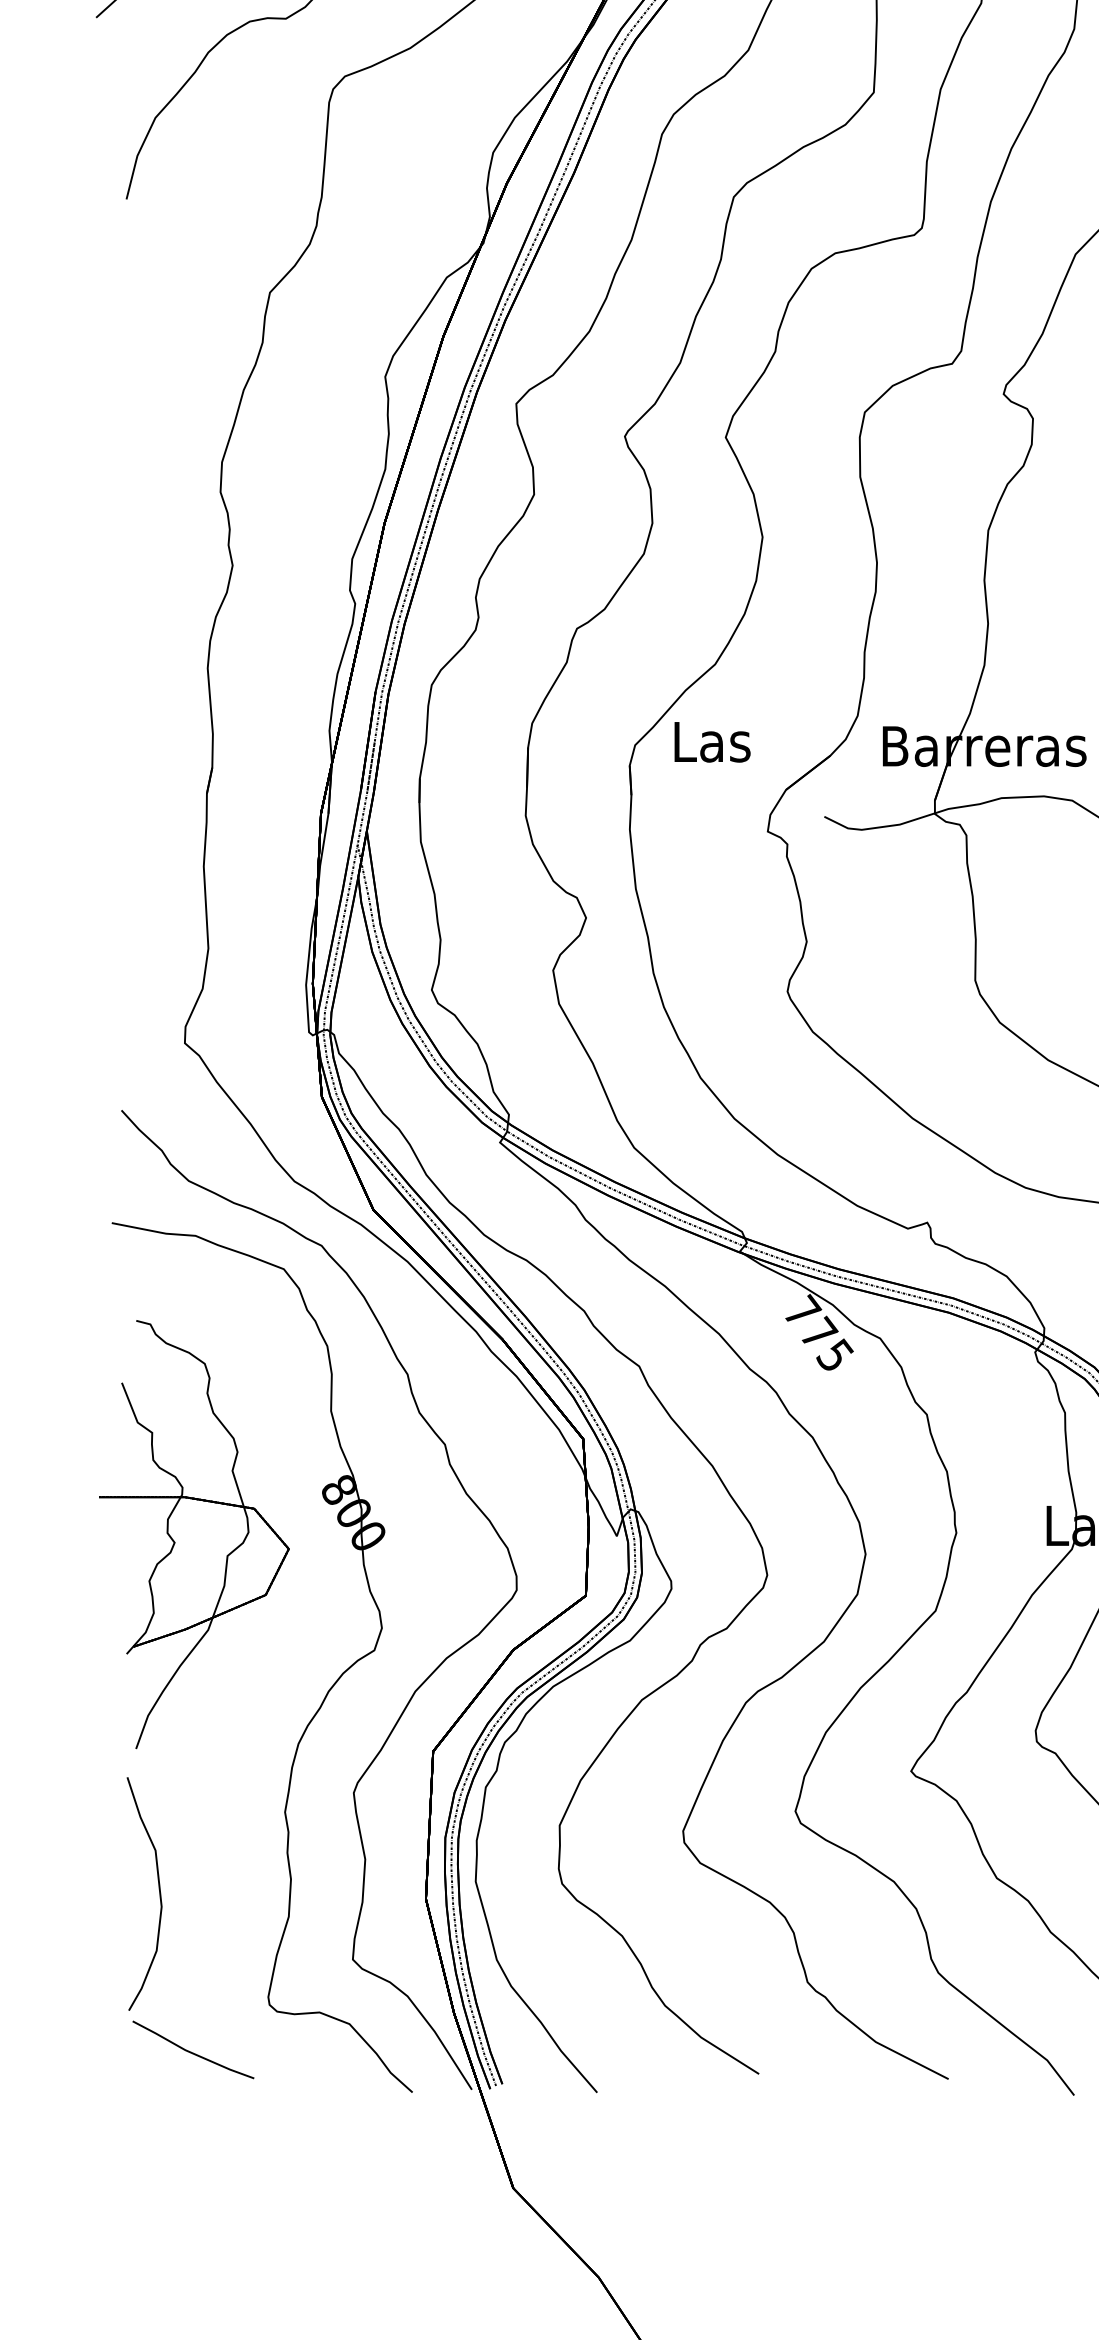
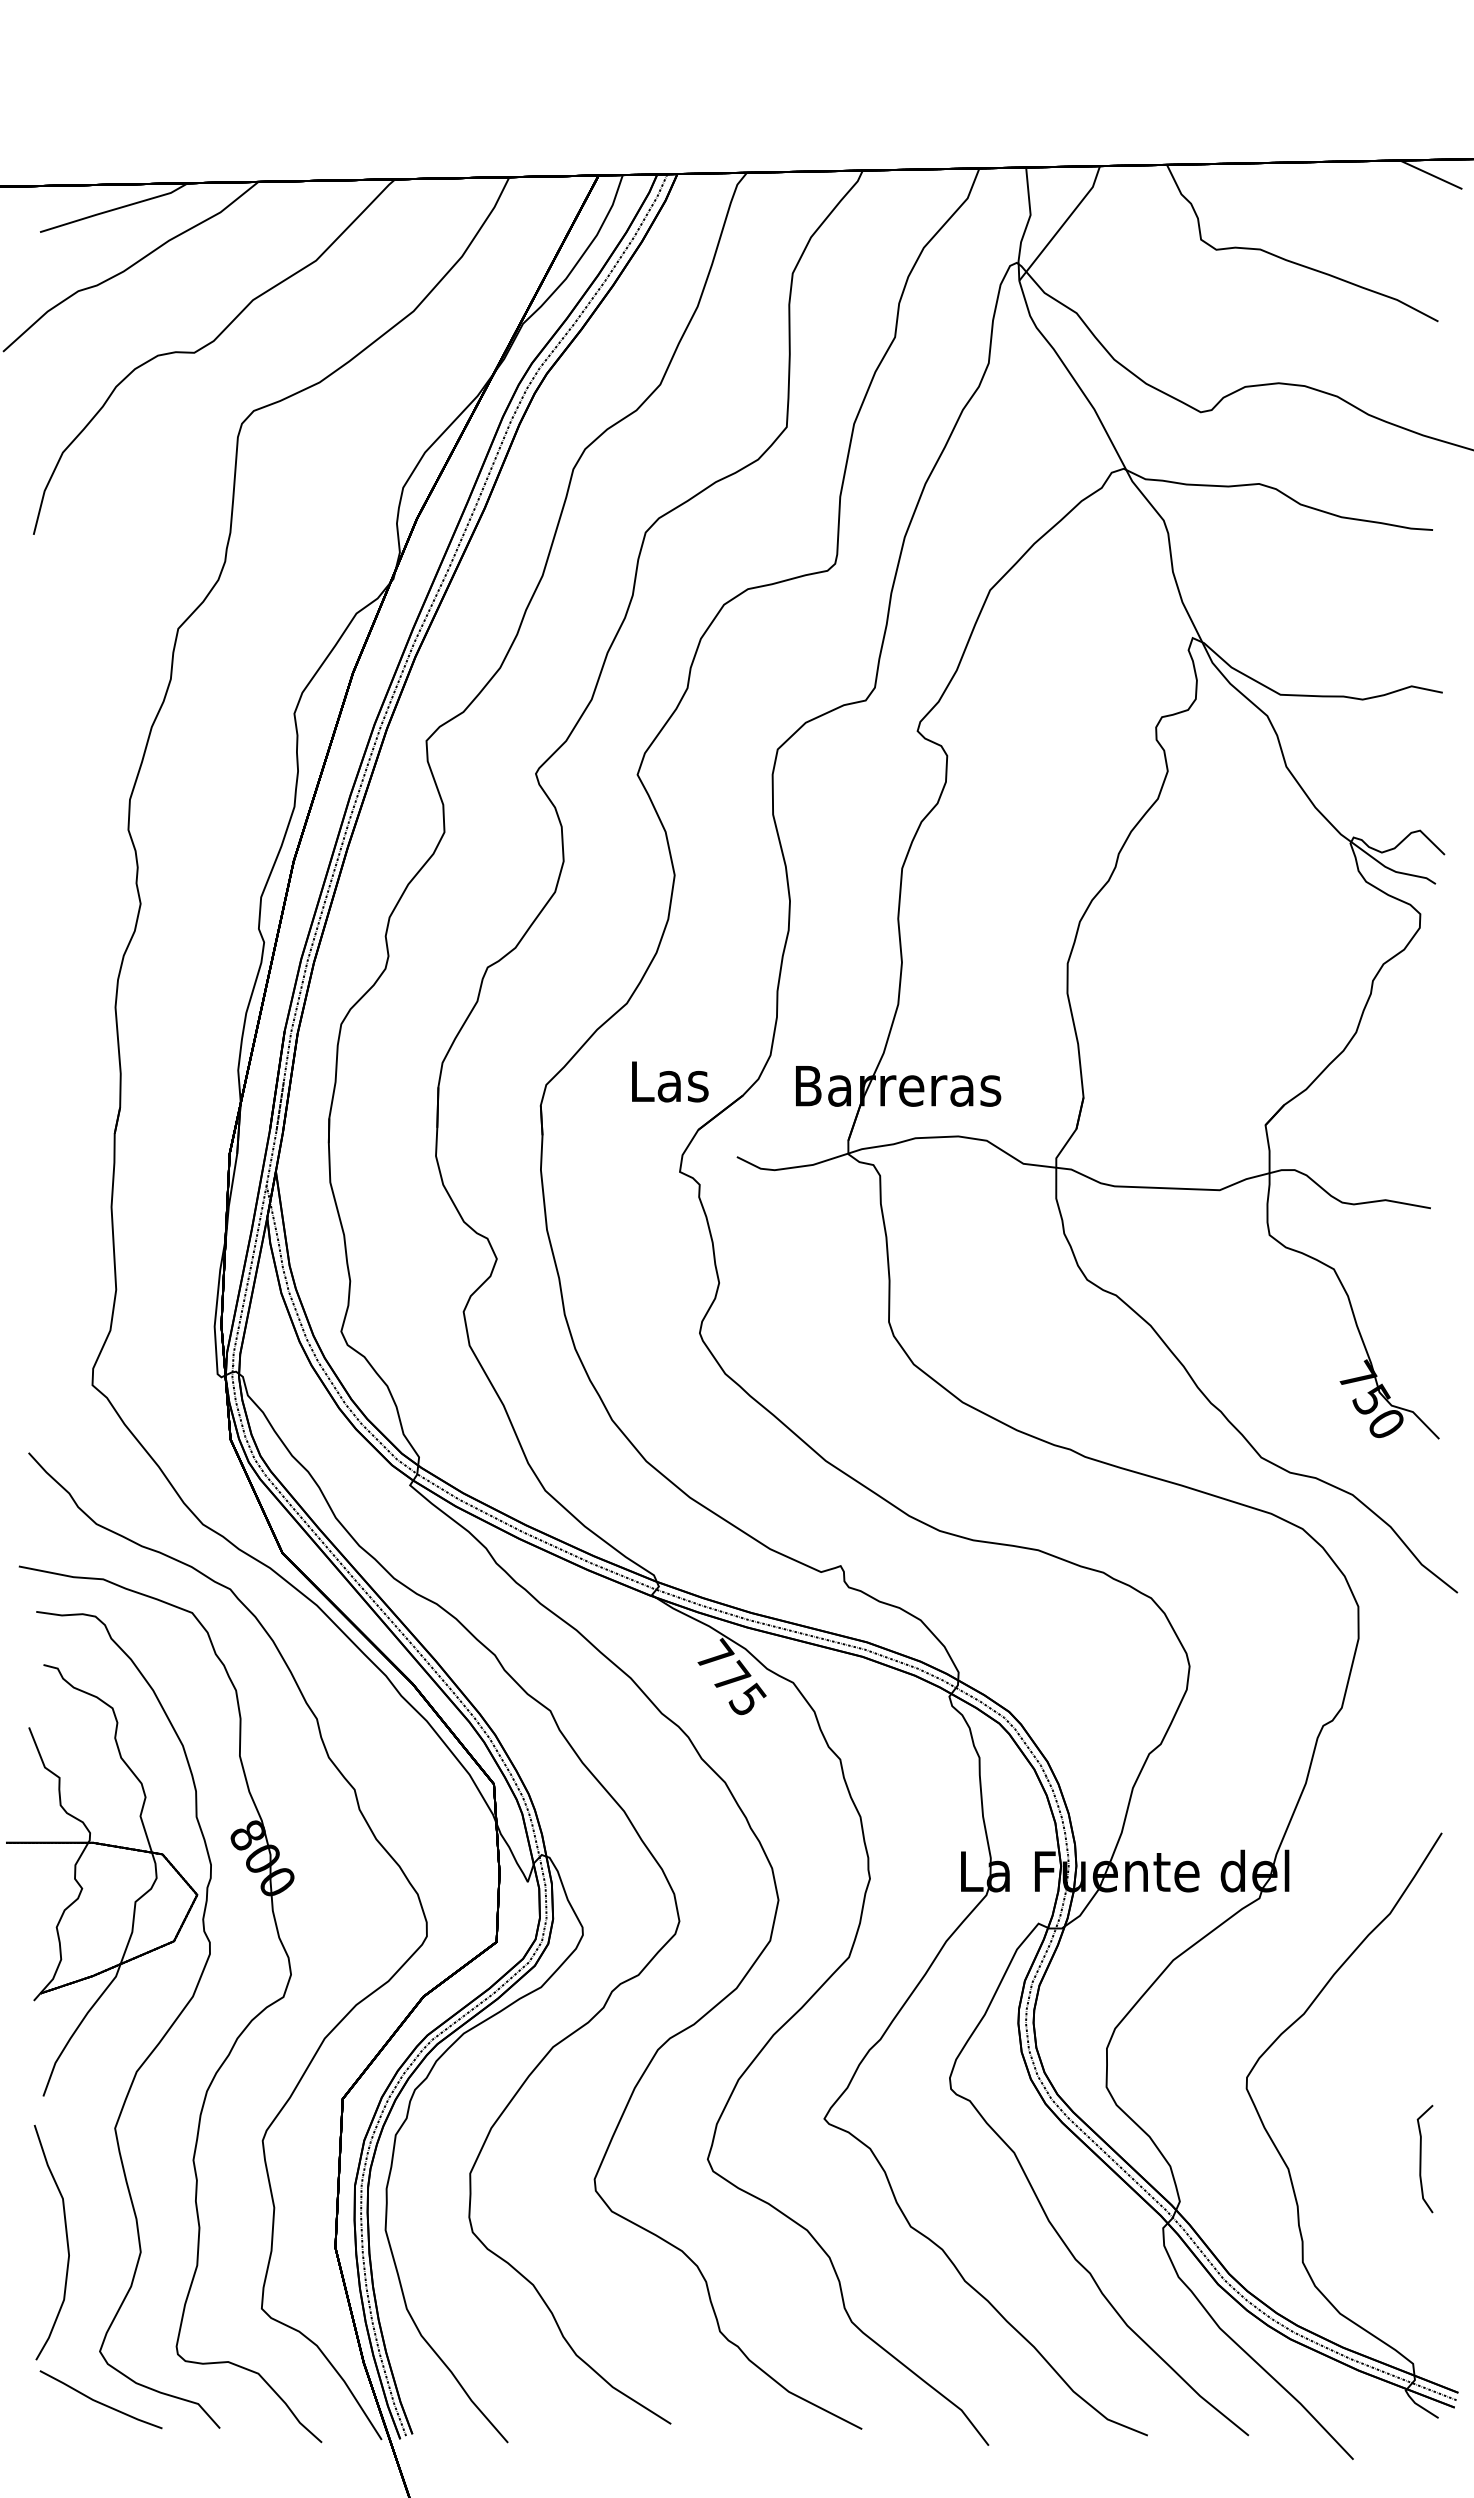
text: (712, 741) -> (670, 1081), moved
part: (249, 1696) -> (157, 2043), added

